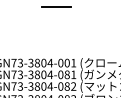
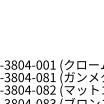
line: (56, 7) -> (34, 5), removed

